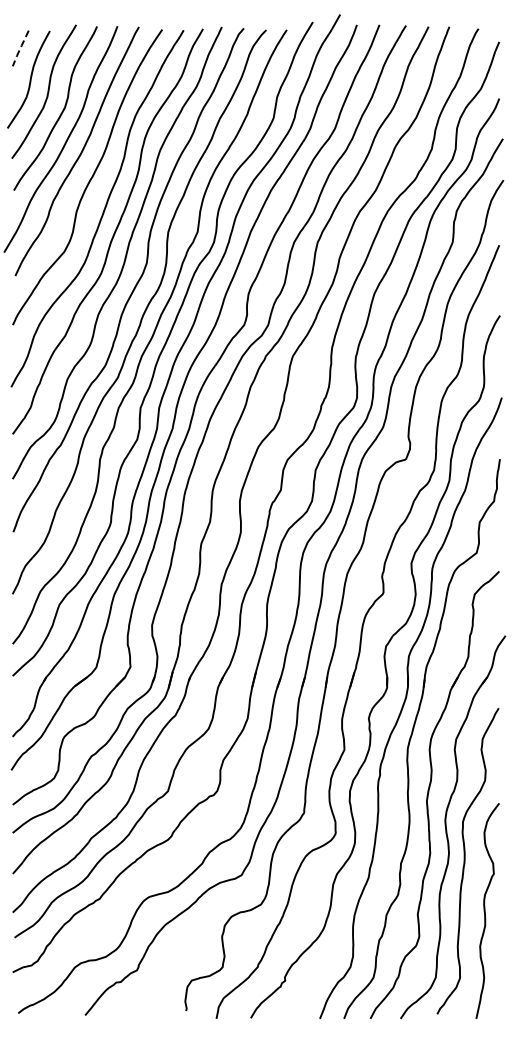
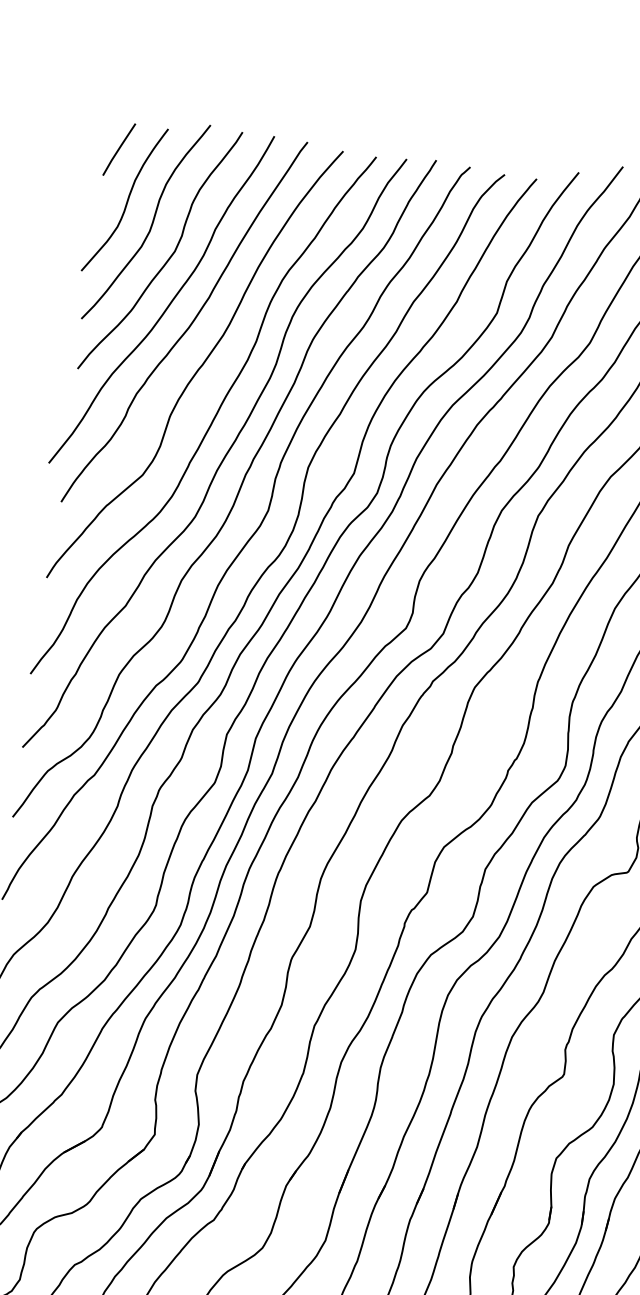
line: (20, 49) -> (118, 151), dashed -> solid

